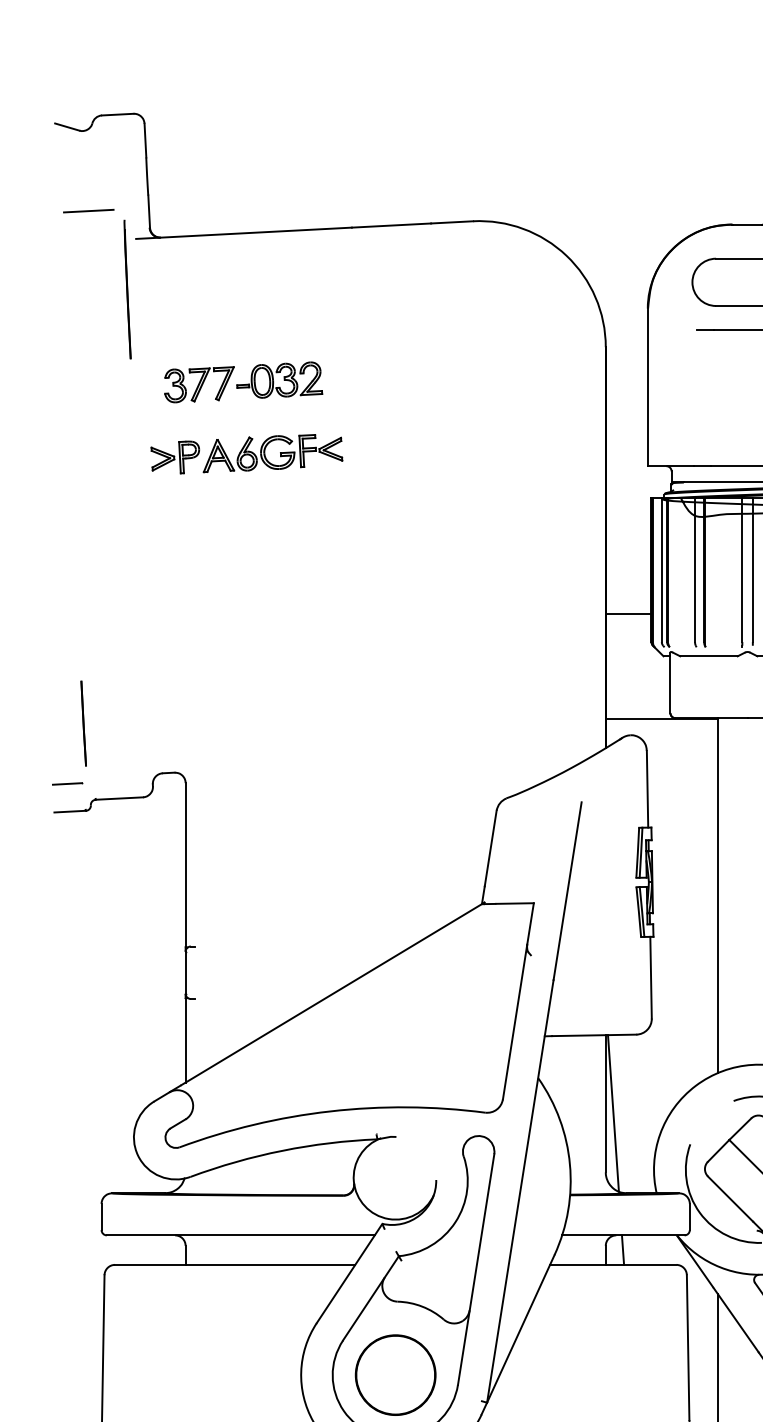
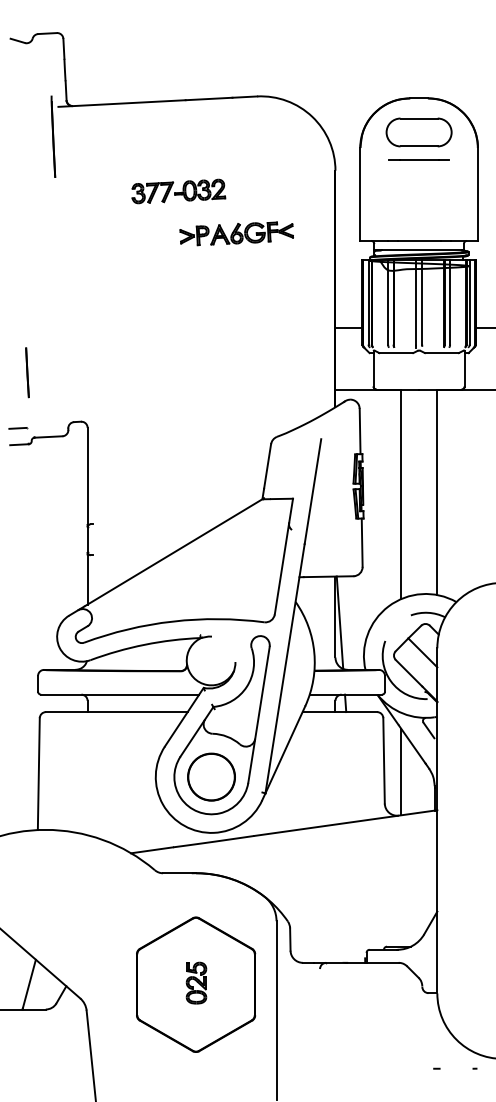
line: (88, 211) -> (30, 90), removed
part: (243, 382) -> (178, 191), moved
part: (246, 453) -> (236, 233), moved
line: (83, 723) -> (27, 372), moved

